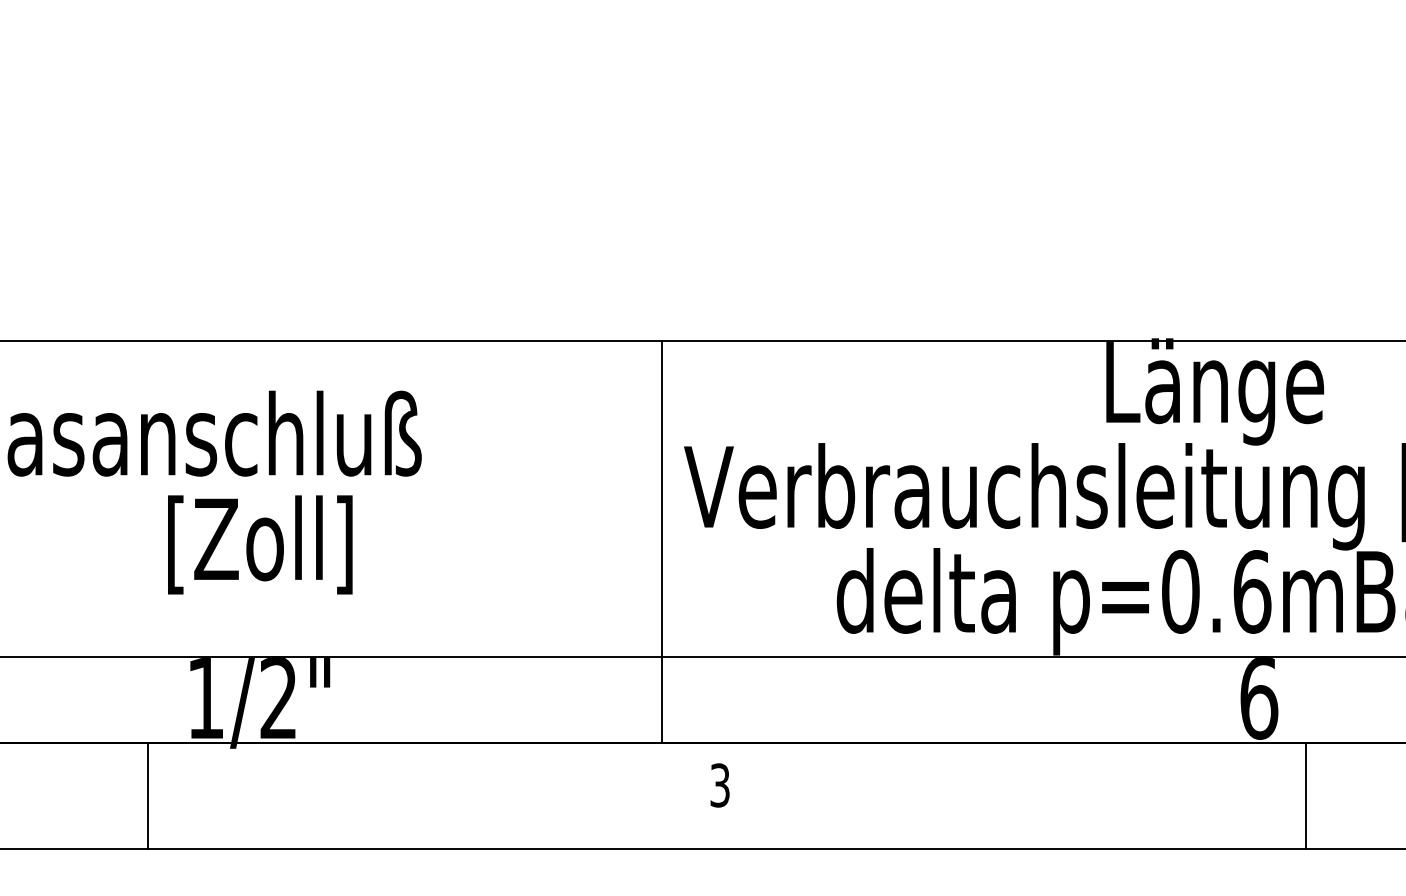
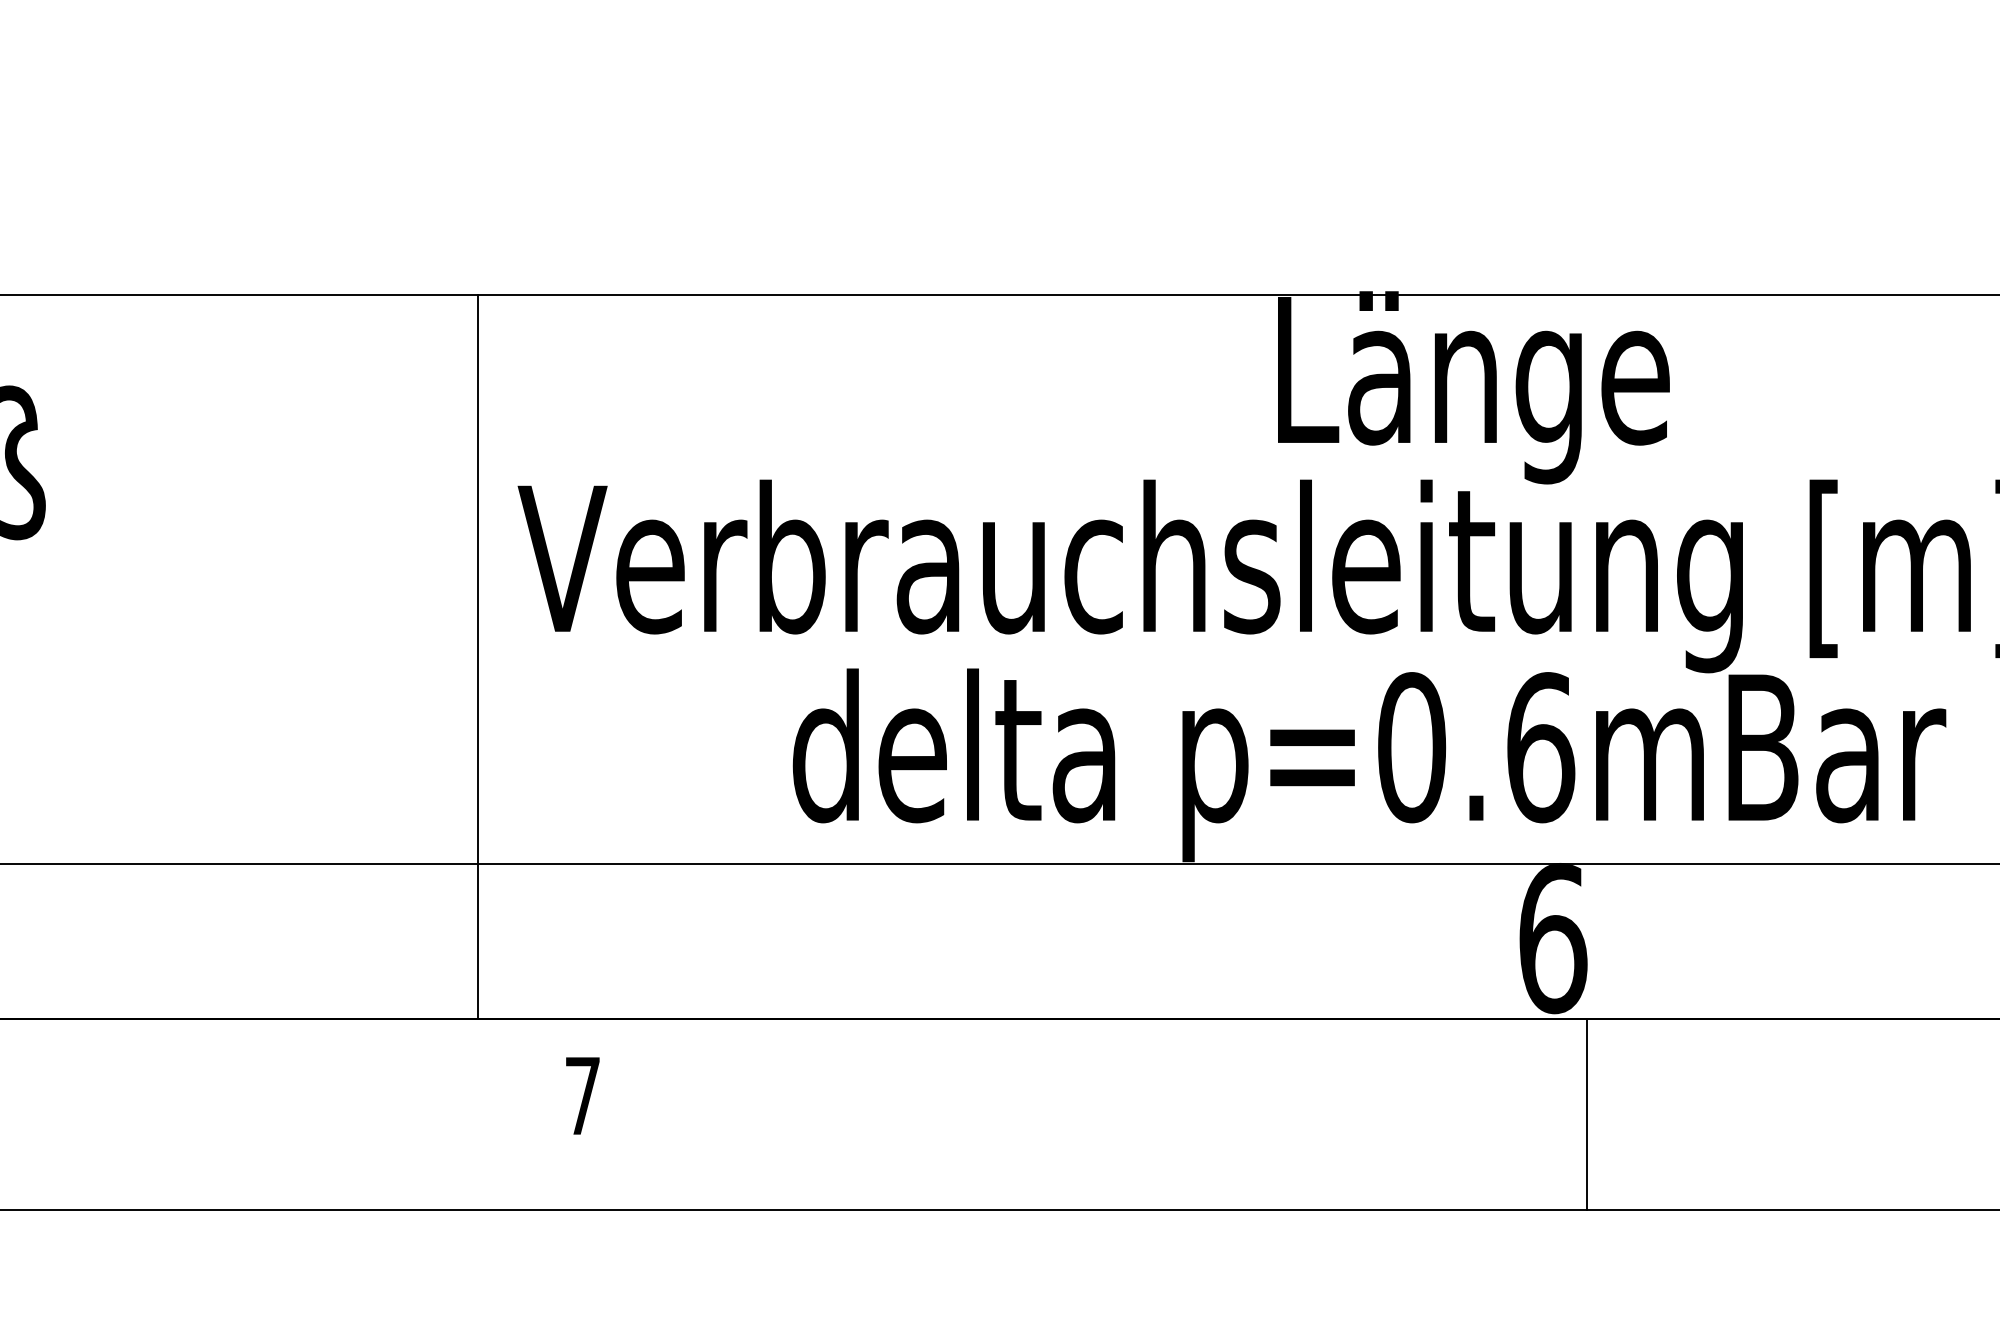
text: (719, 785) -> (581, 1096), 3 -> 7
line: (1305, 795) -> (1586, 1114), moved

